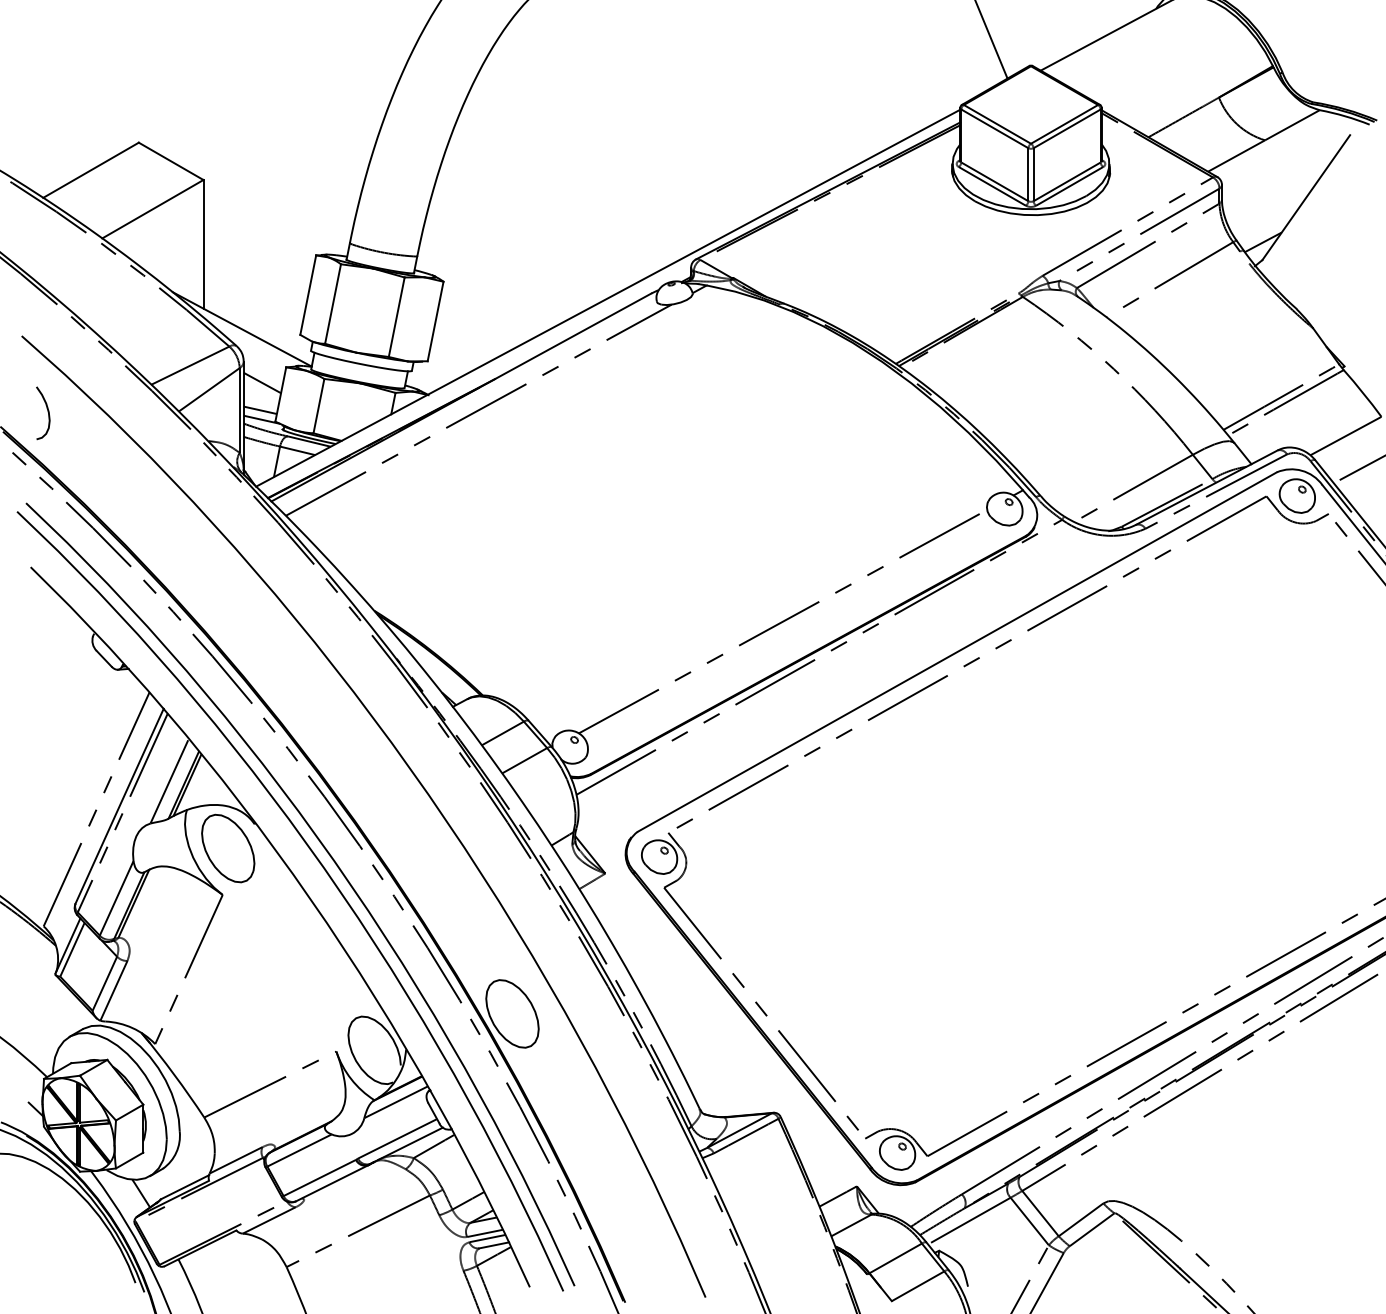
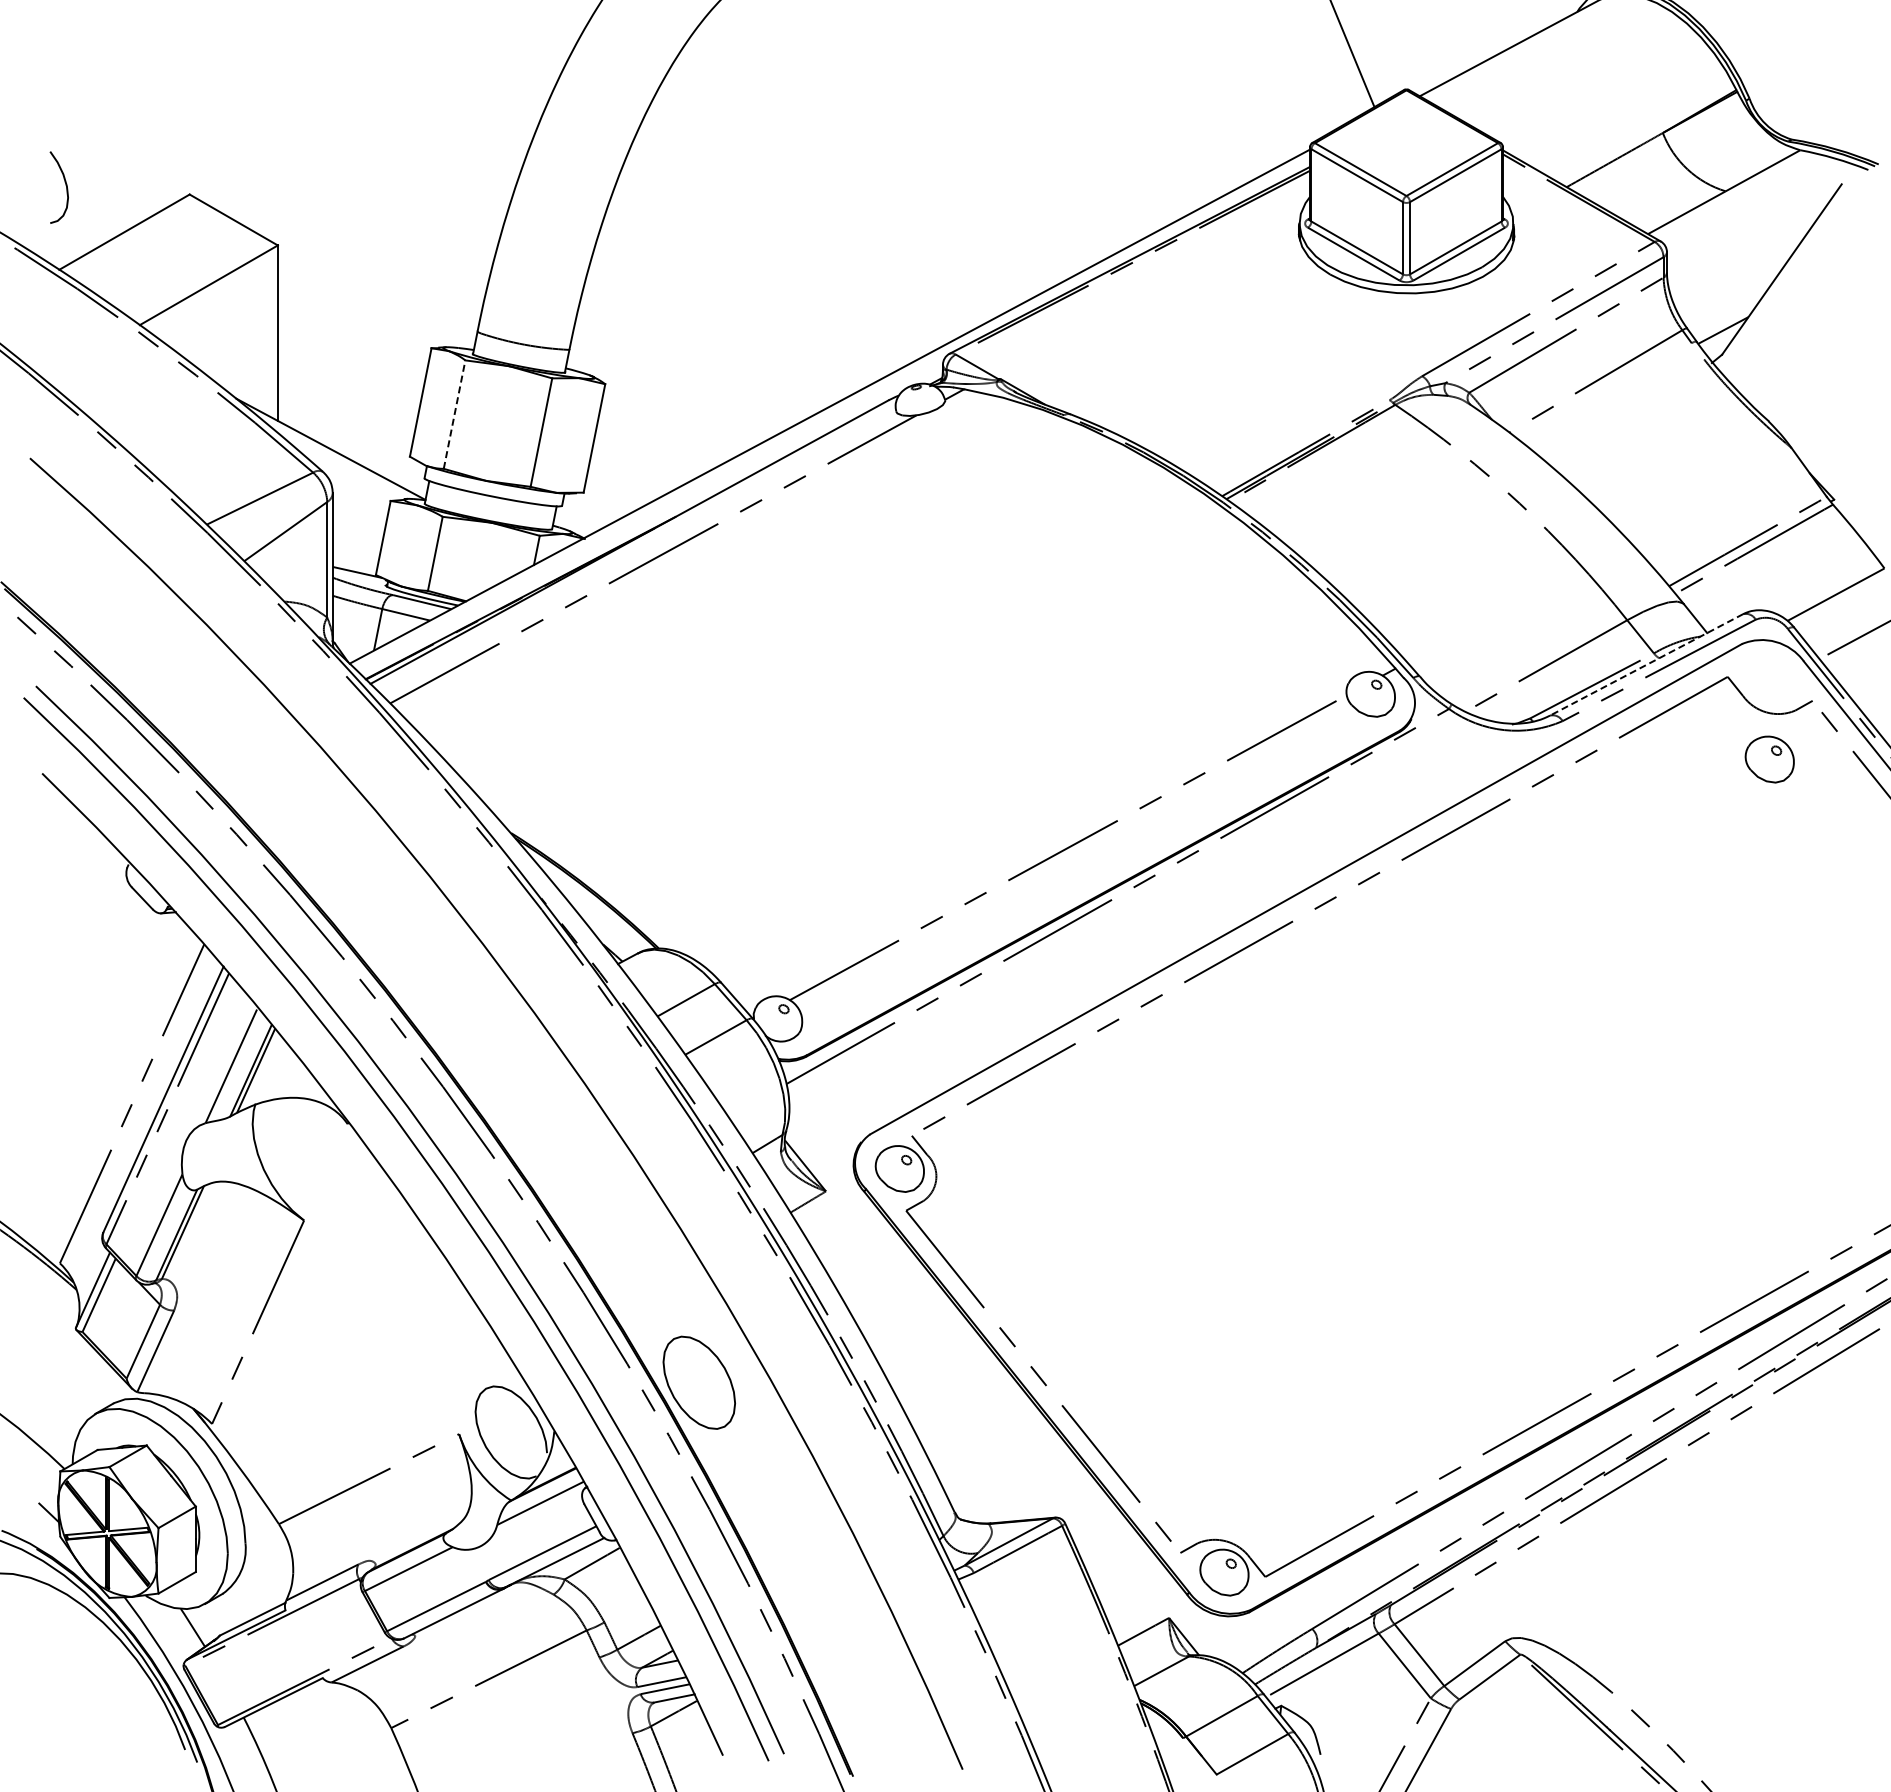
line: (332, 303) -> (454, 414), solid -> dashed
line: (261, 383) -> (357, 522), removed
line: (260, 410) -> (355, 559), removed
curve: (47, 411) -> (65, 185), moved
line: (1206, 487) -> (1646, 665), solid -> dashed
part: (1297, 496) -> (1769, 759), moved
part: (228, 848) -> (311, 1157), removed

